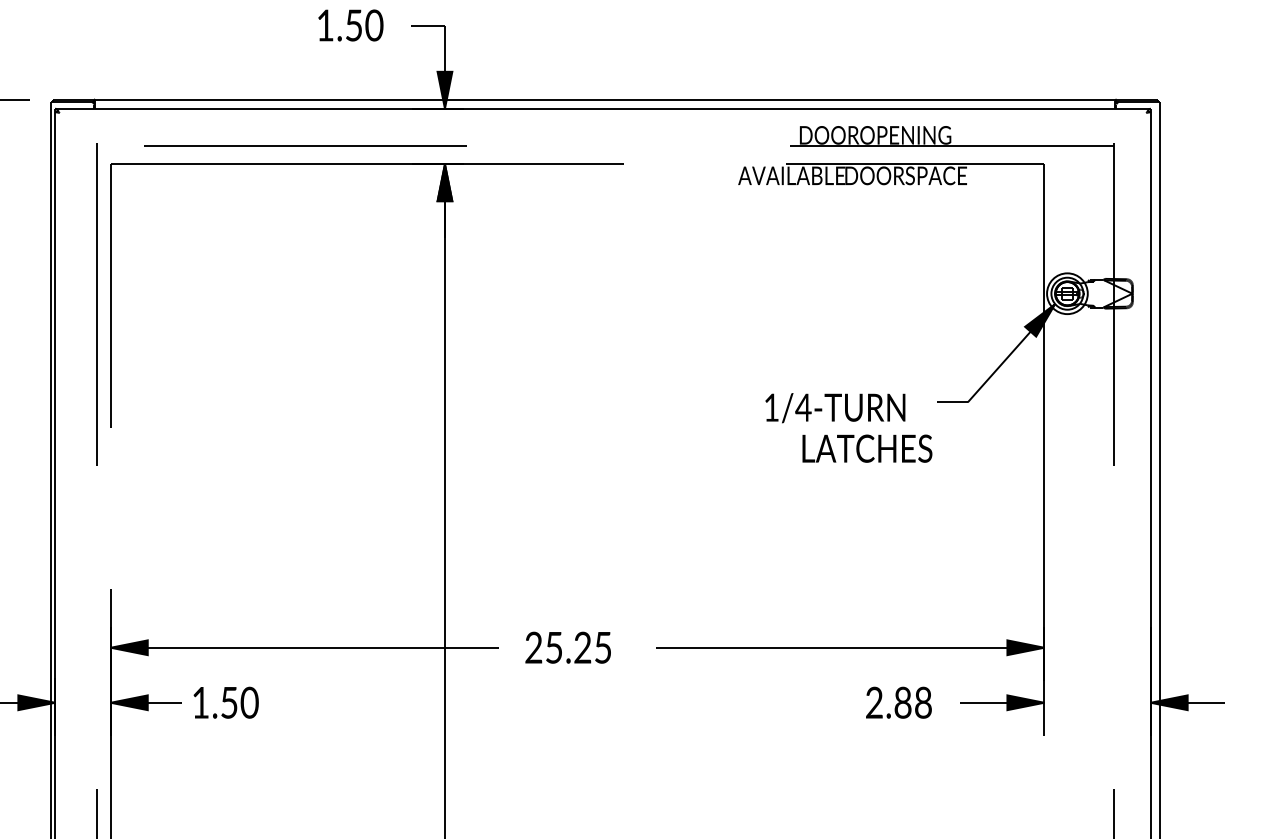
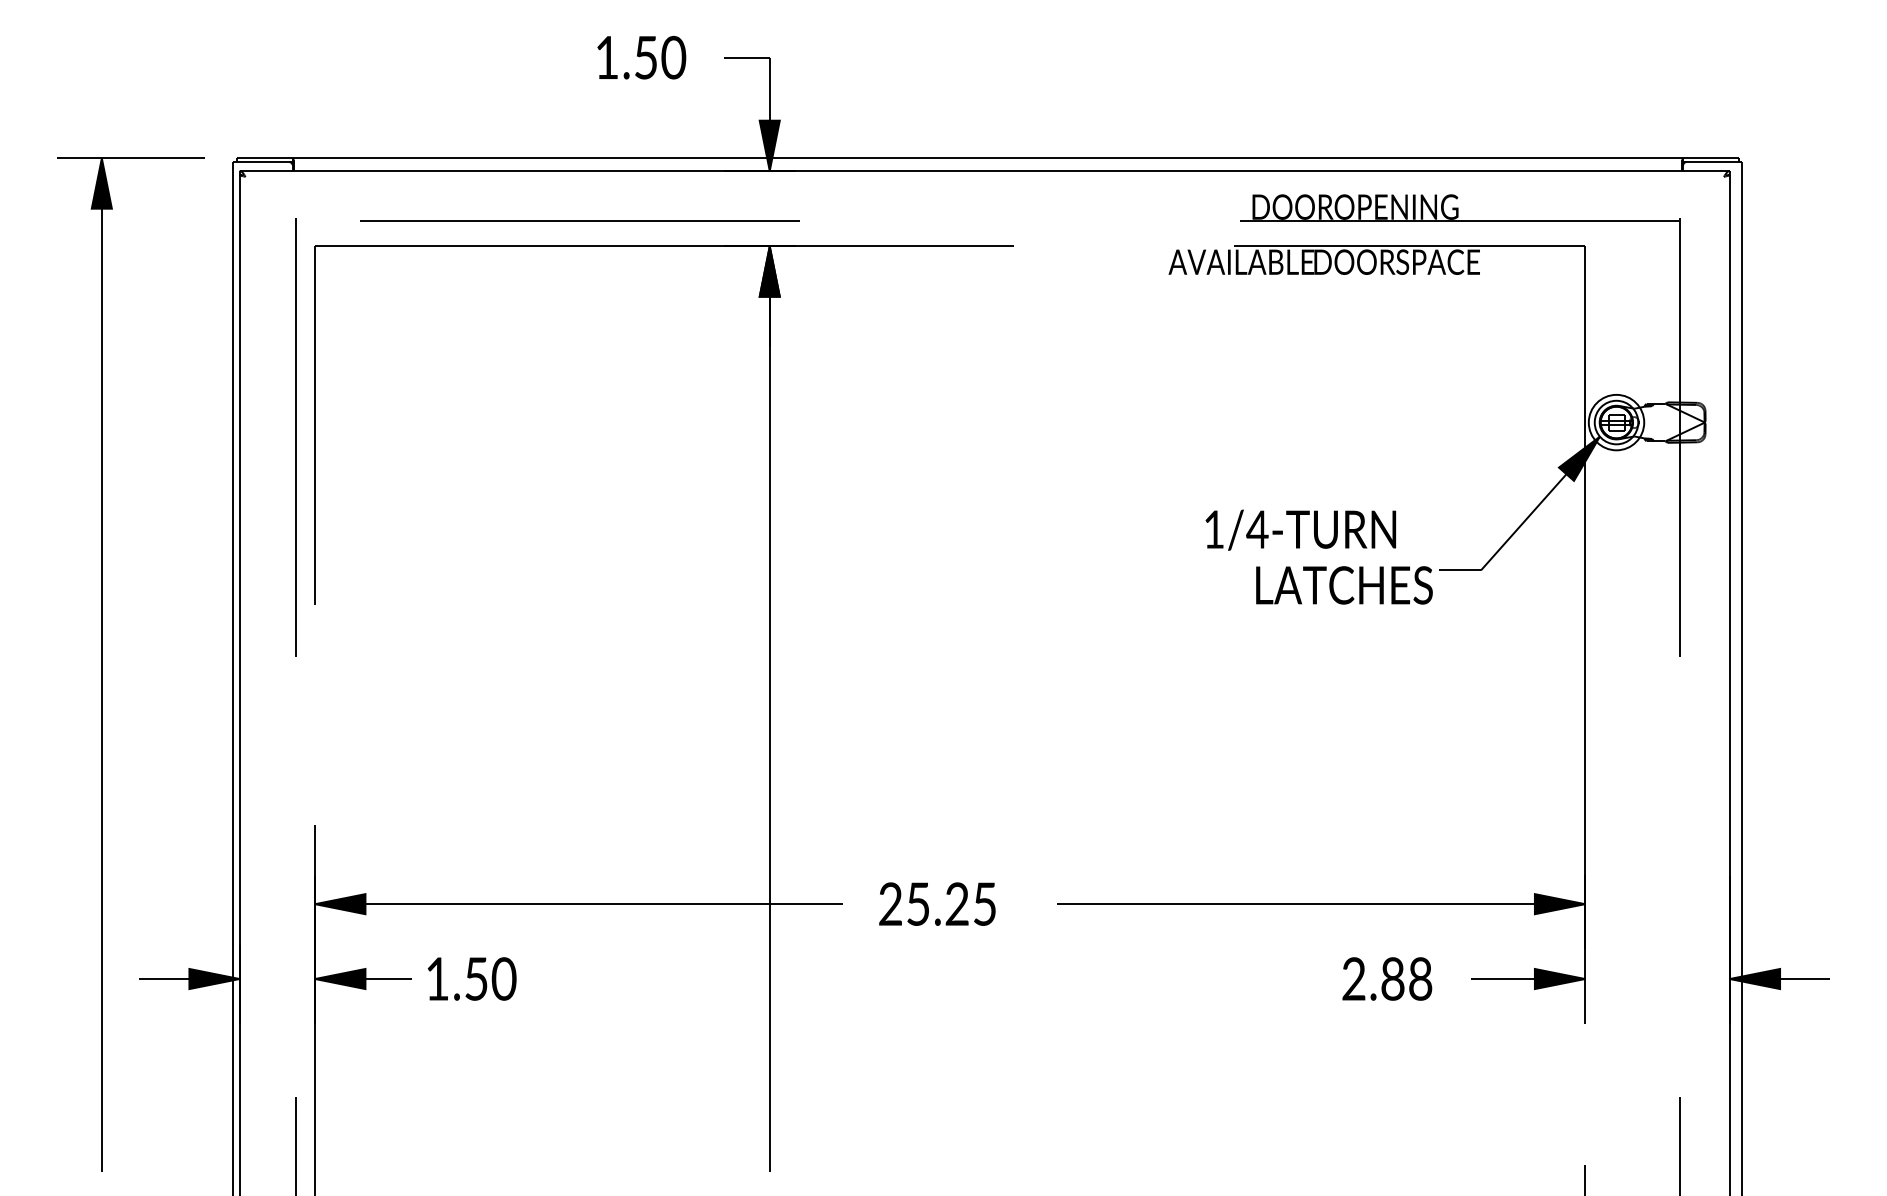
text: (848, 427) -> (1318, 556), moved

